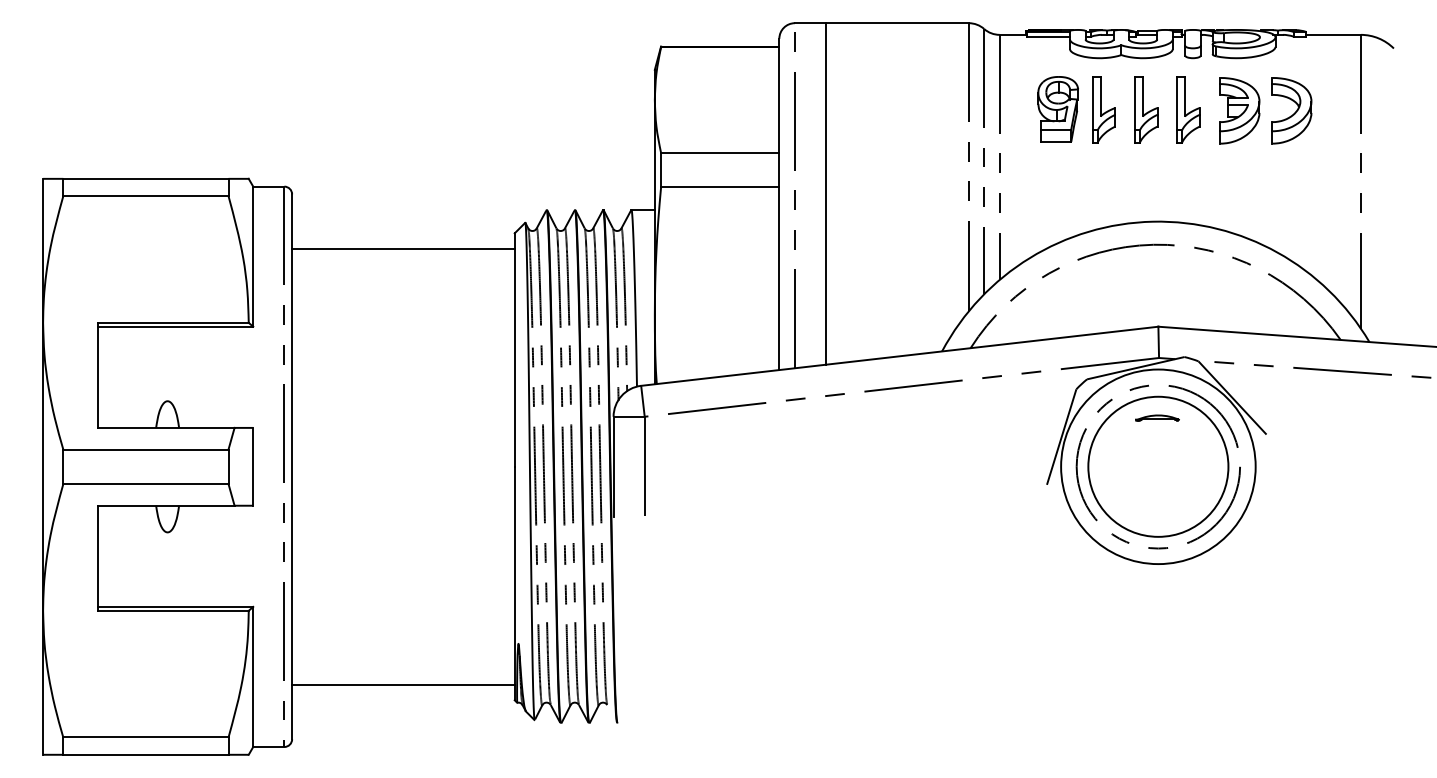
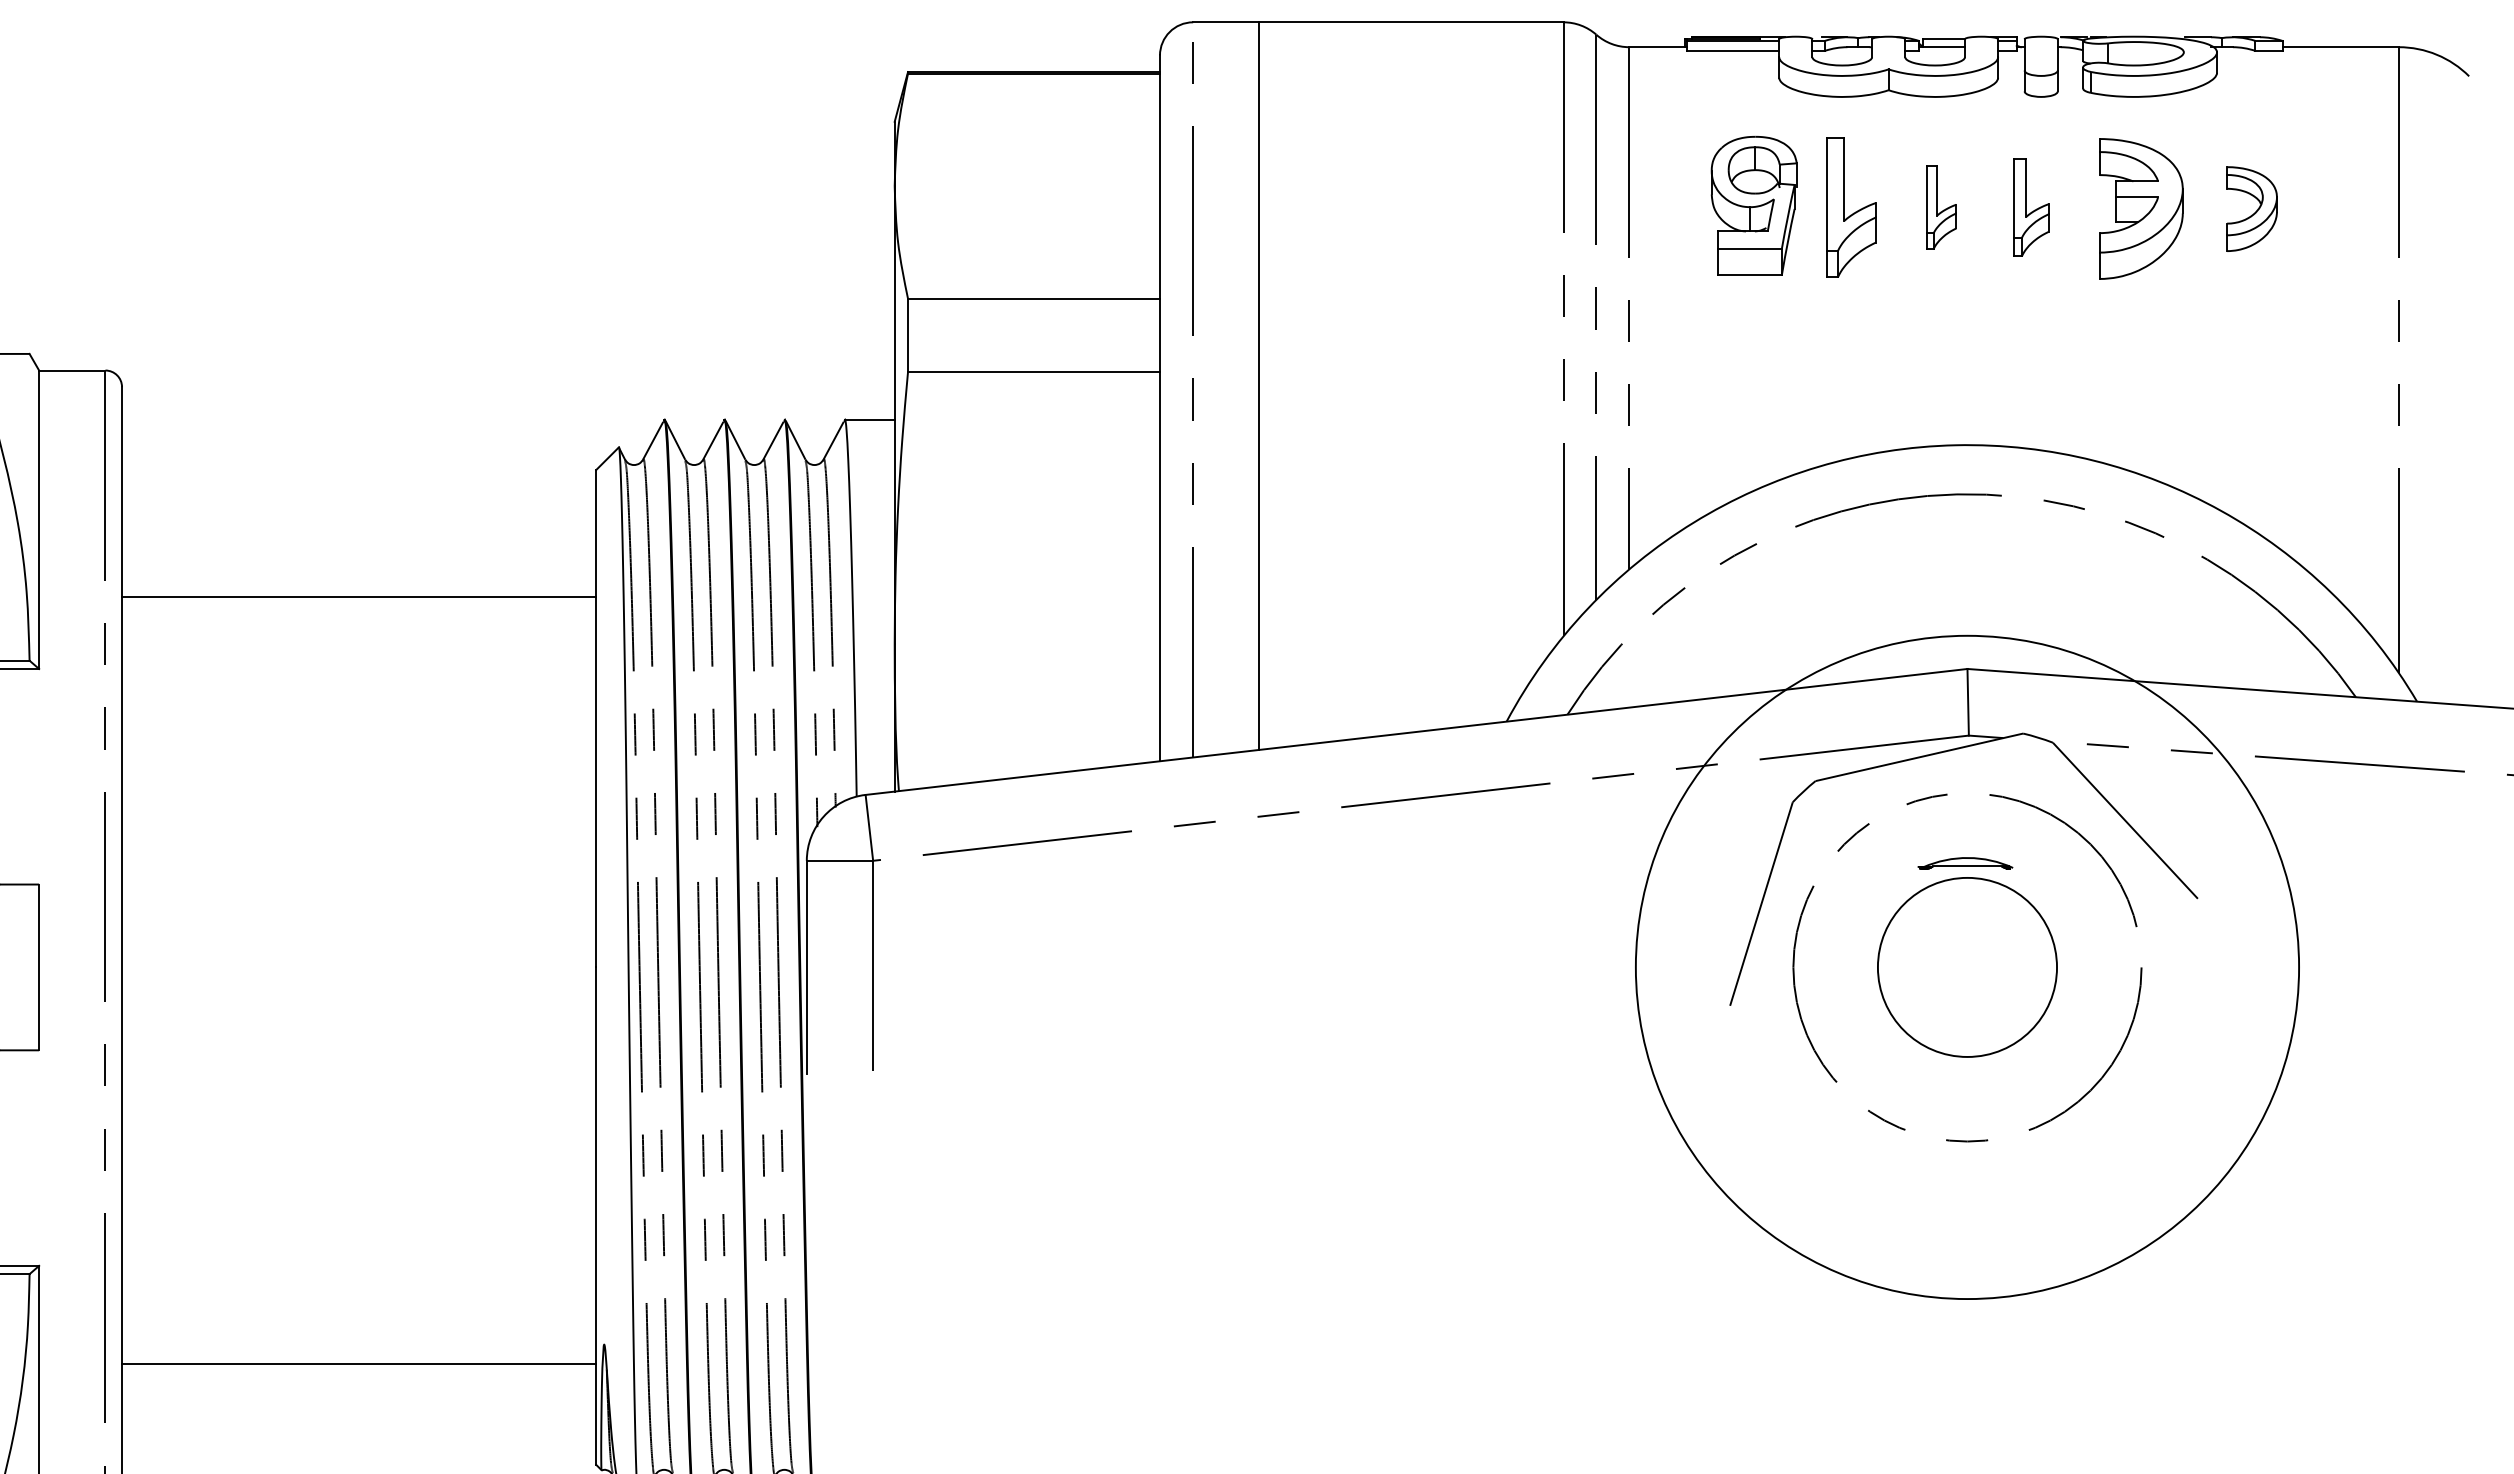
part: (1146, 109) -> (1942, 206), size x0.6
part: (1188, 109) -> (2031, 206), size x0.7
part: (1291, 110) -> (2251, 208), size x0.6
line: (403, 248) -> (359, 596), moved
circle: (1158, 466) -> (1967, 966), size x0.6
circle: (1158, 466) -> (1967, 966), size x1.6
line: (403, 684) -> (359, 1362), moved

